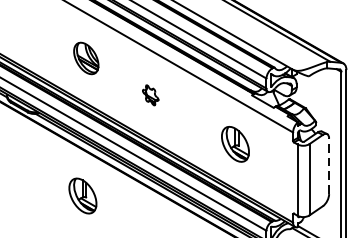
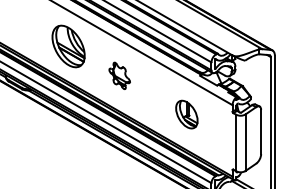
part: (86, 58) -> (68, 46), size x1.67
part: (150, 95) -> (119, 75), size x1.67
line: (329, 165) -> (261, 131), dashed -> solid
part: (82, 195) -> (65, 155), removed

